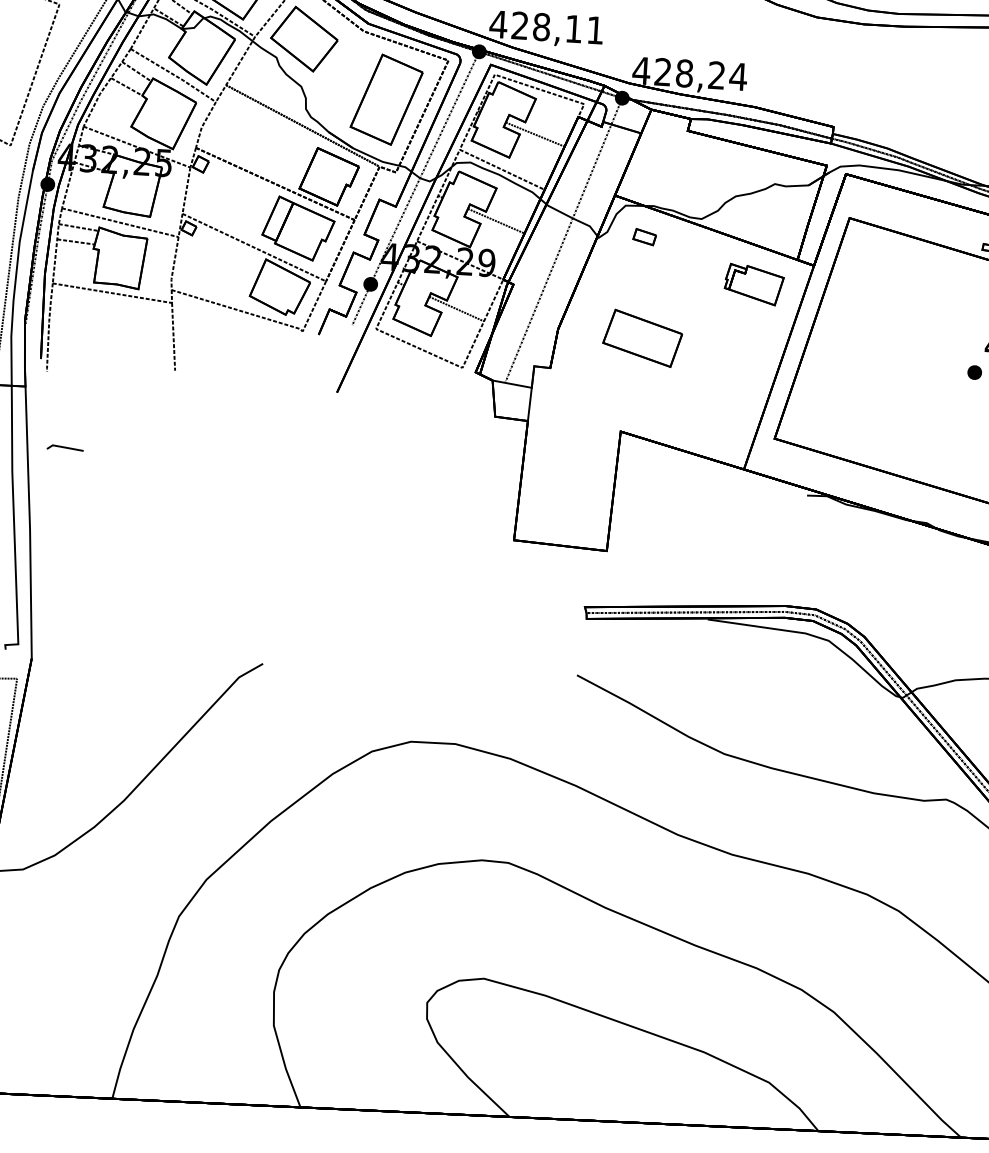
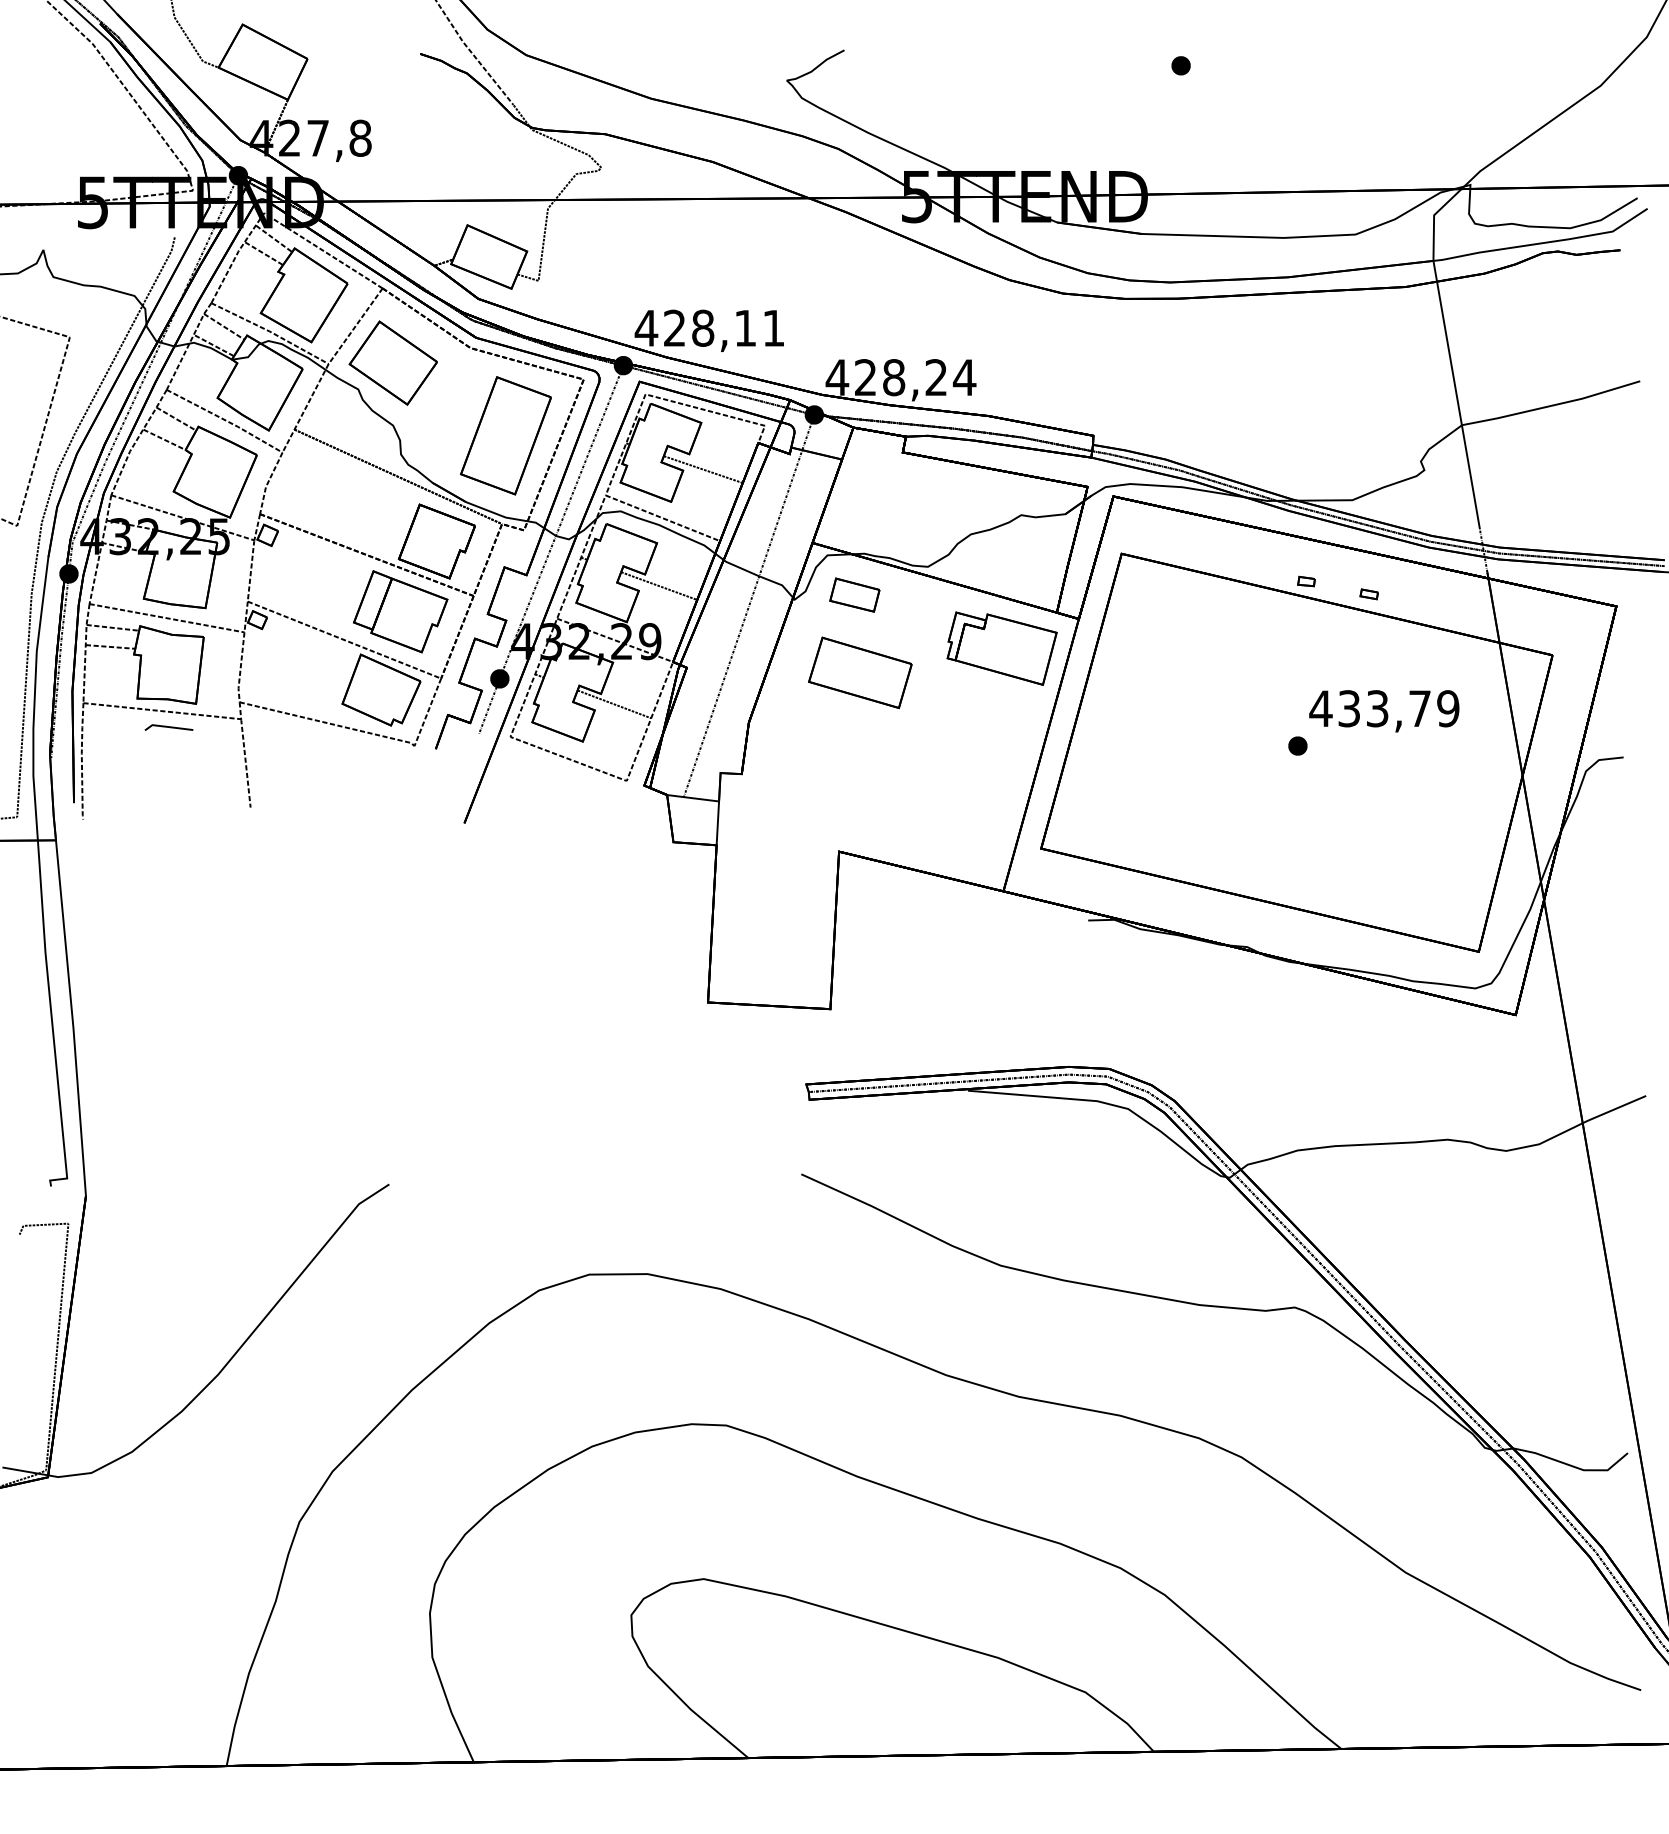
part: (644, 236) -> (854, 594), size x1.67
part: (753, 284) -> (1001, 648), size x1.43
part: (642, 338) -> (860, 672), moved
line: (64, 447) -> (168, 727), moved

